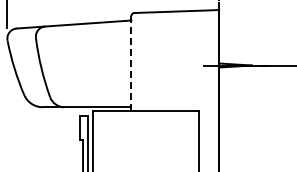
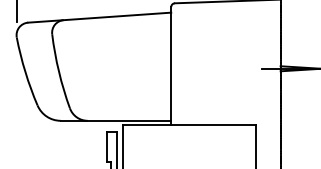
line: (131, 63) -> (171, 66), dashed -> solid

